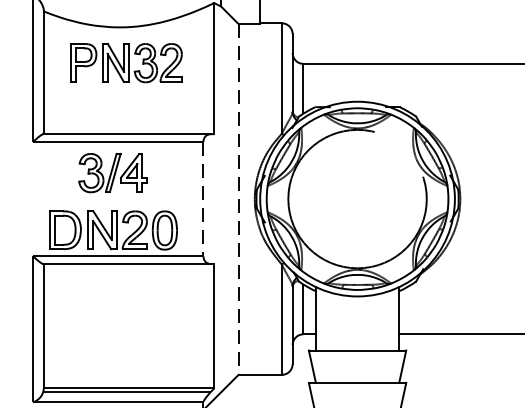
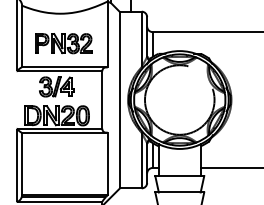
part: (126, 62) -> (63, 43), moved
line: (203, 200) -> (102, 100), dashed -> solid
line: (237, 200) -> (119, 100), dashed -> solid

